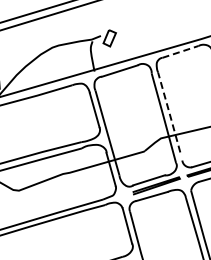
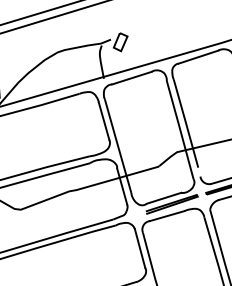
line: (180, 51) -> (198, 56), dashed -> solid
line: (169, 111) -> (186, 122), dashed -> solid

